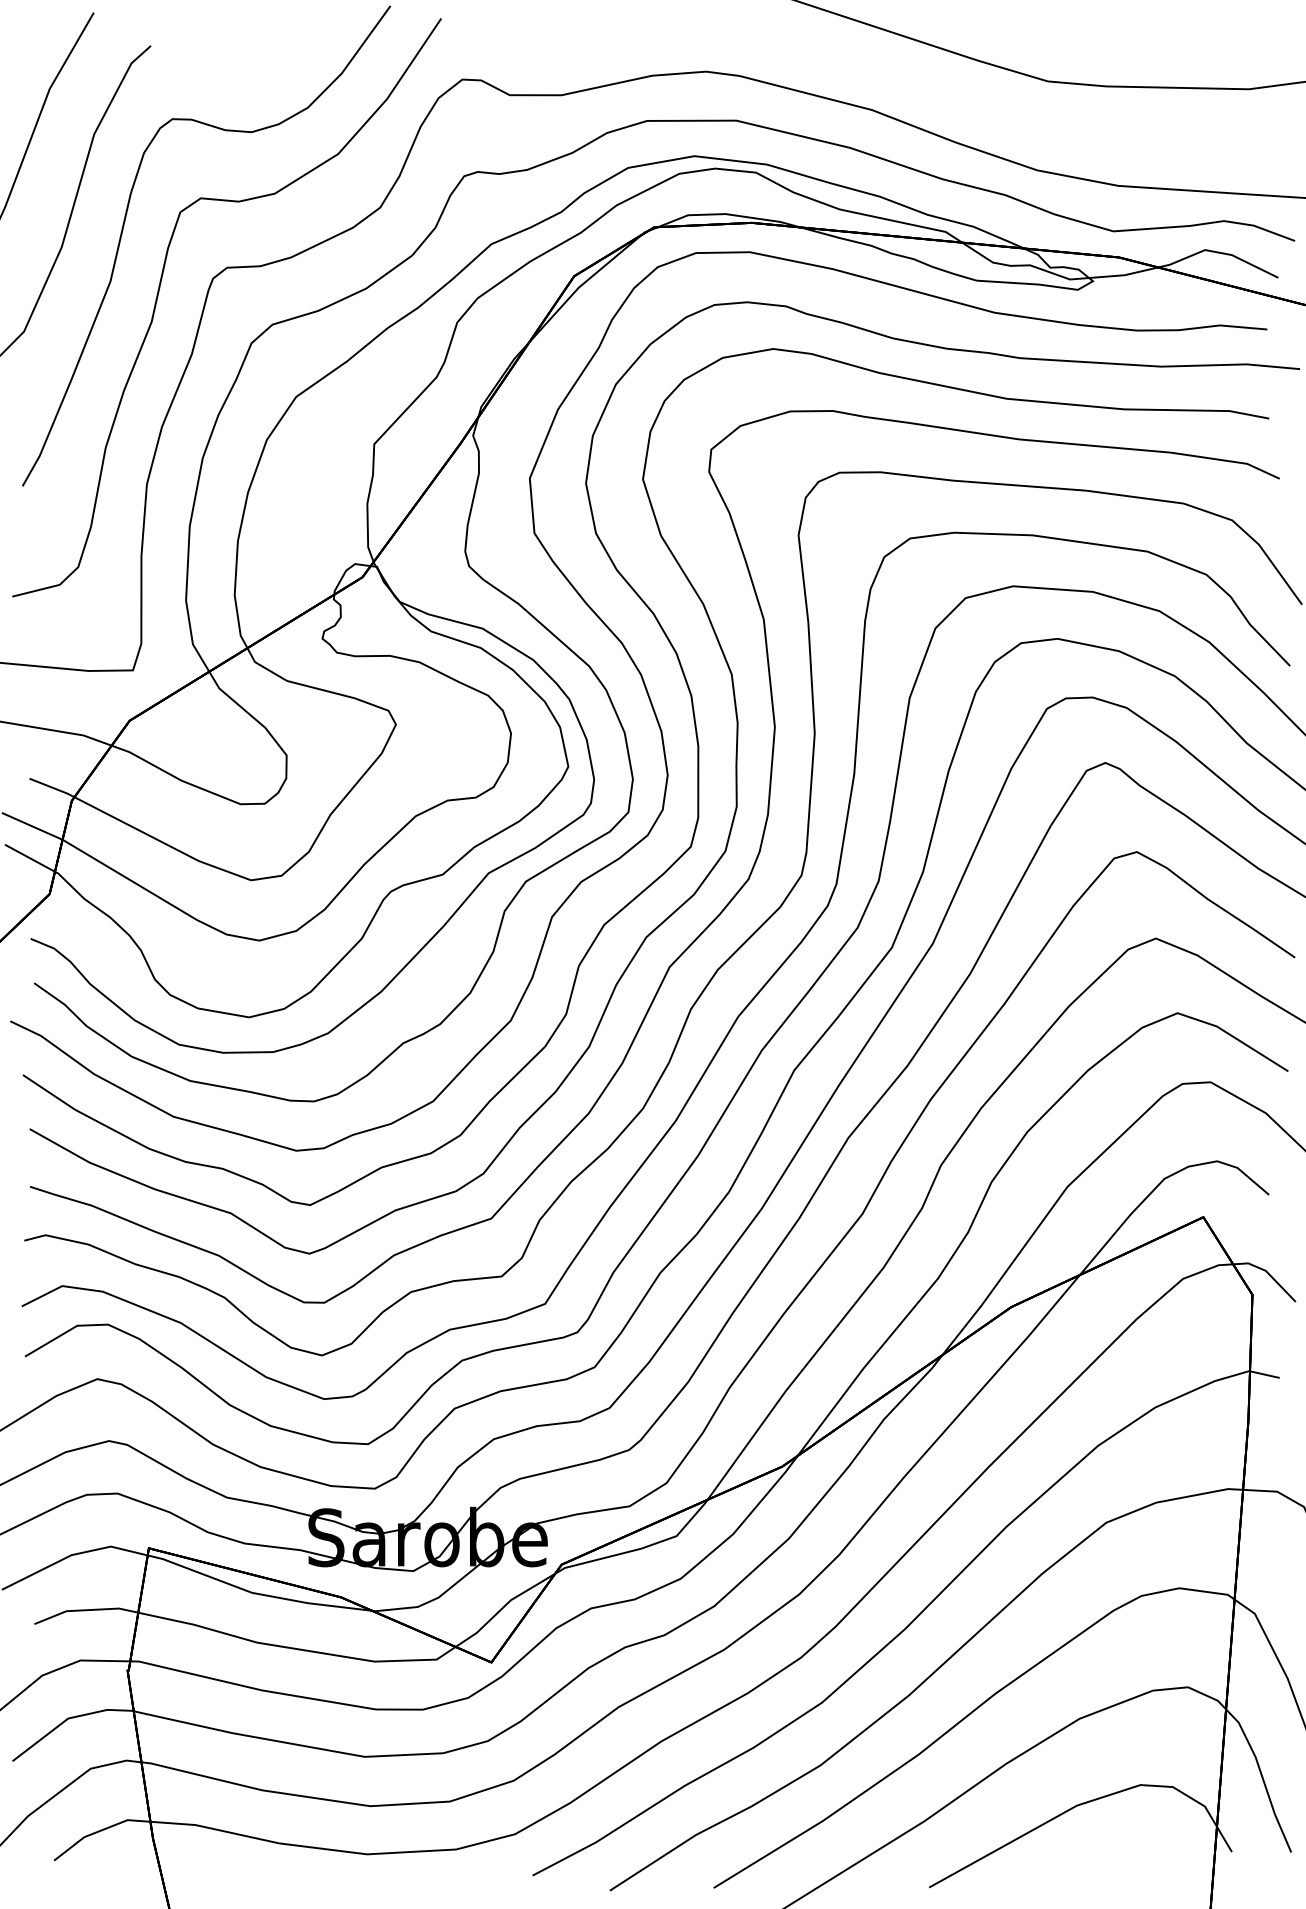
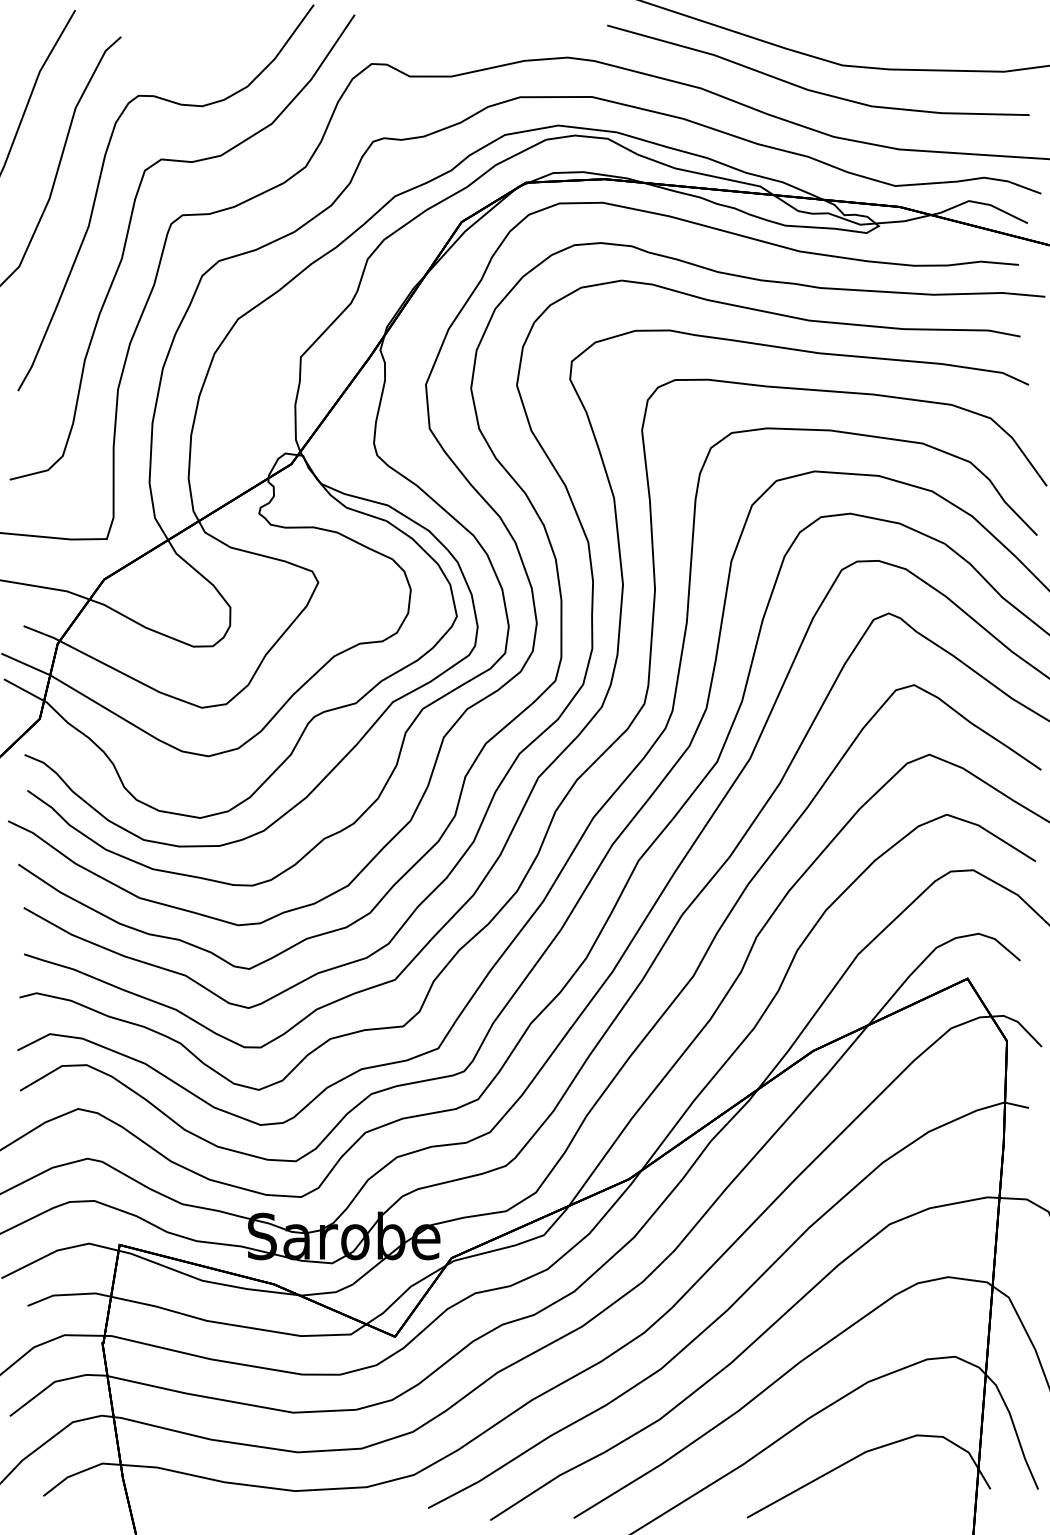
curve: (1009, 111) -> (811, 89), added

